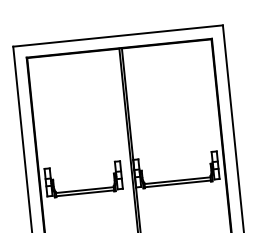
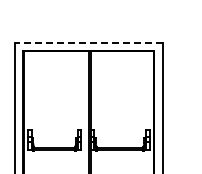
line: (117, 36) -> (88, 42), solid -> dashed

